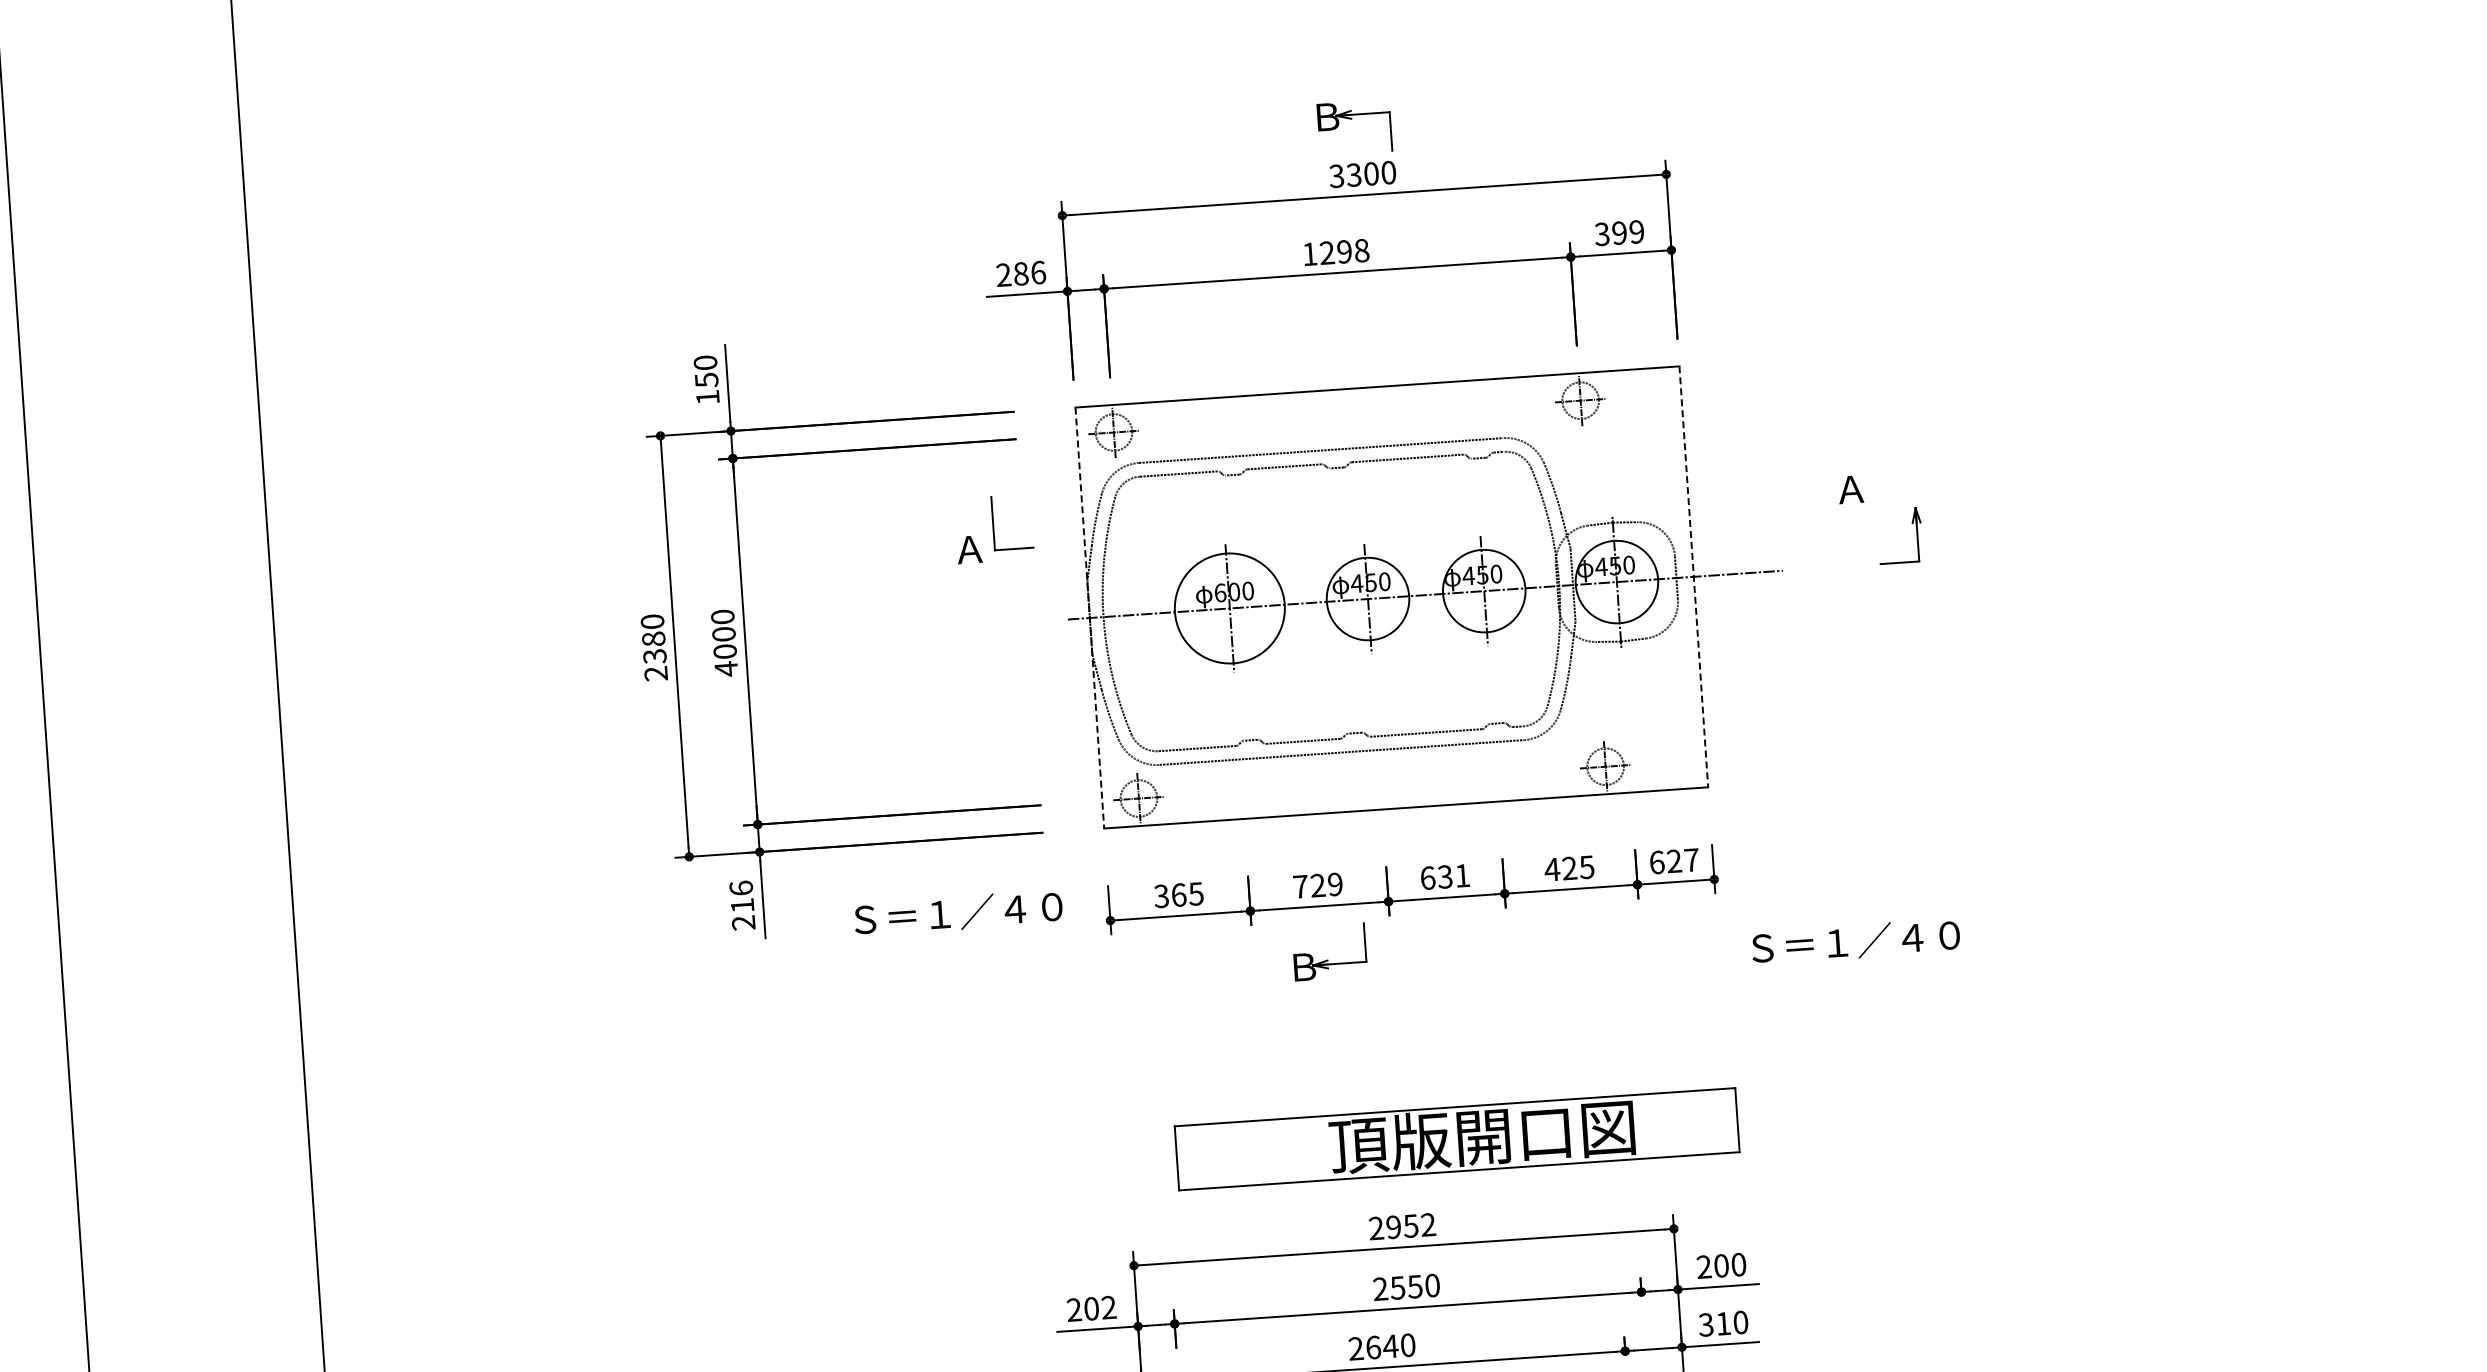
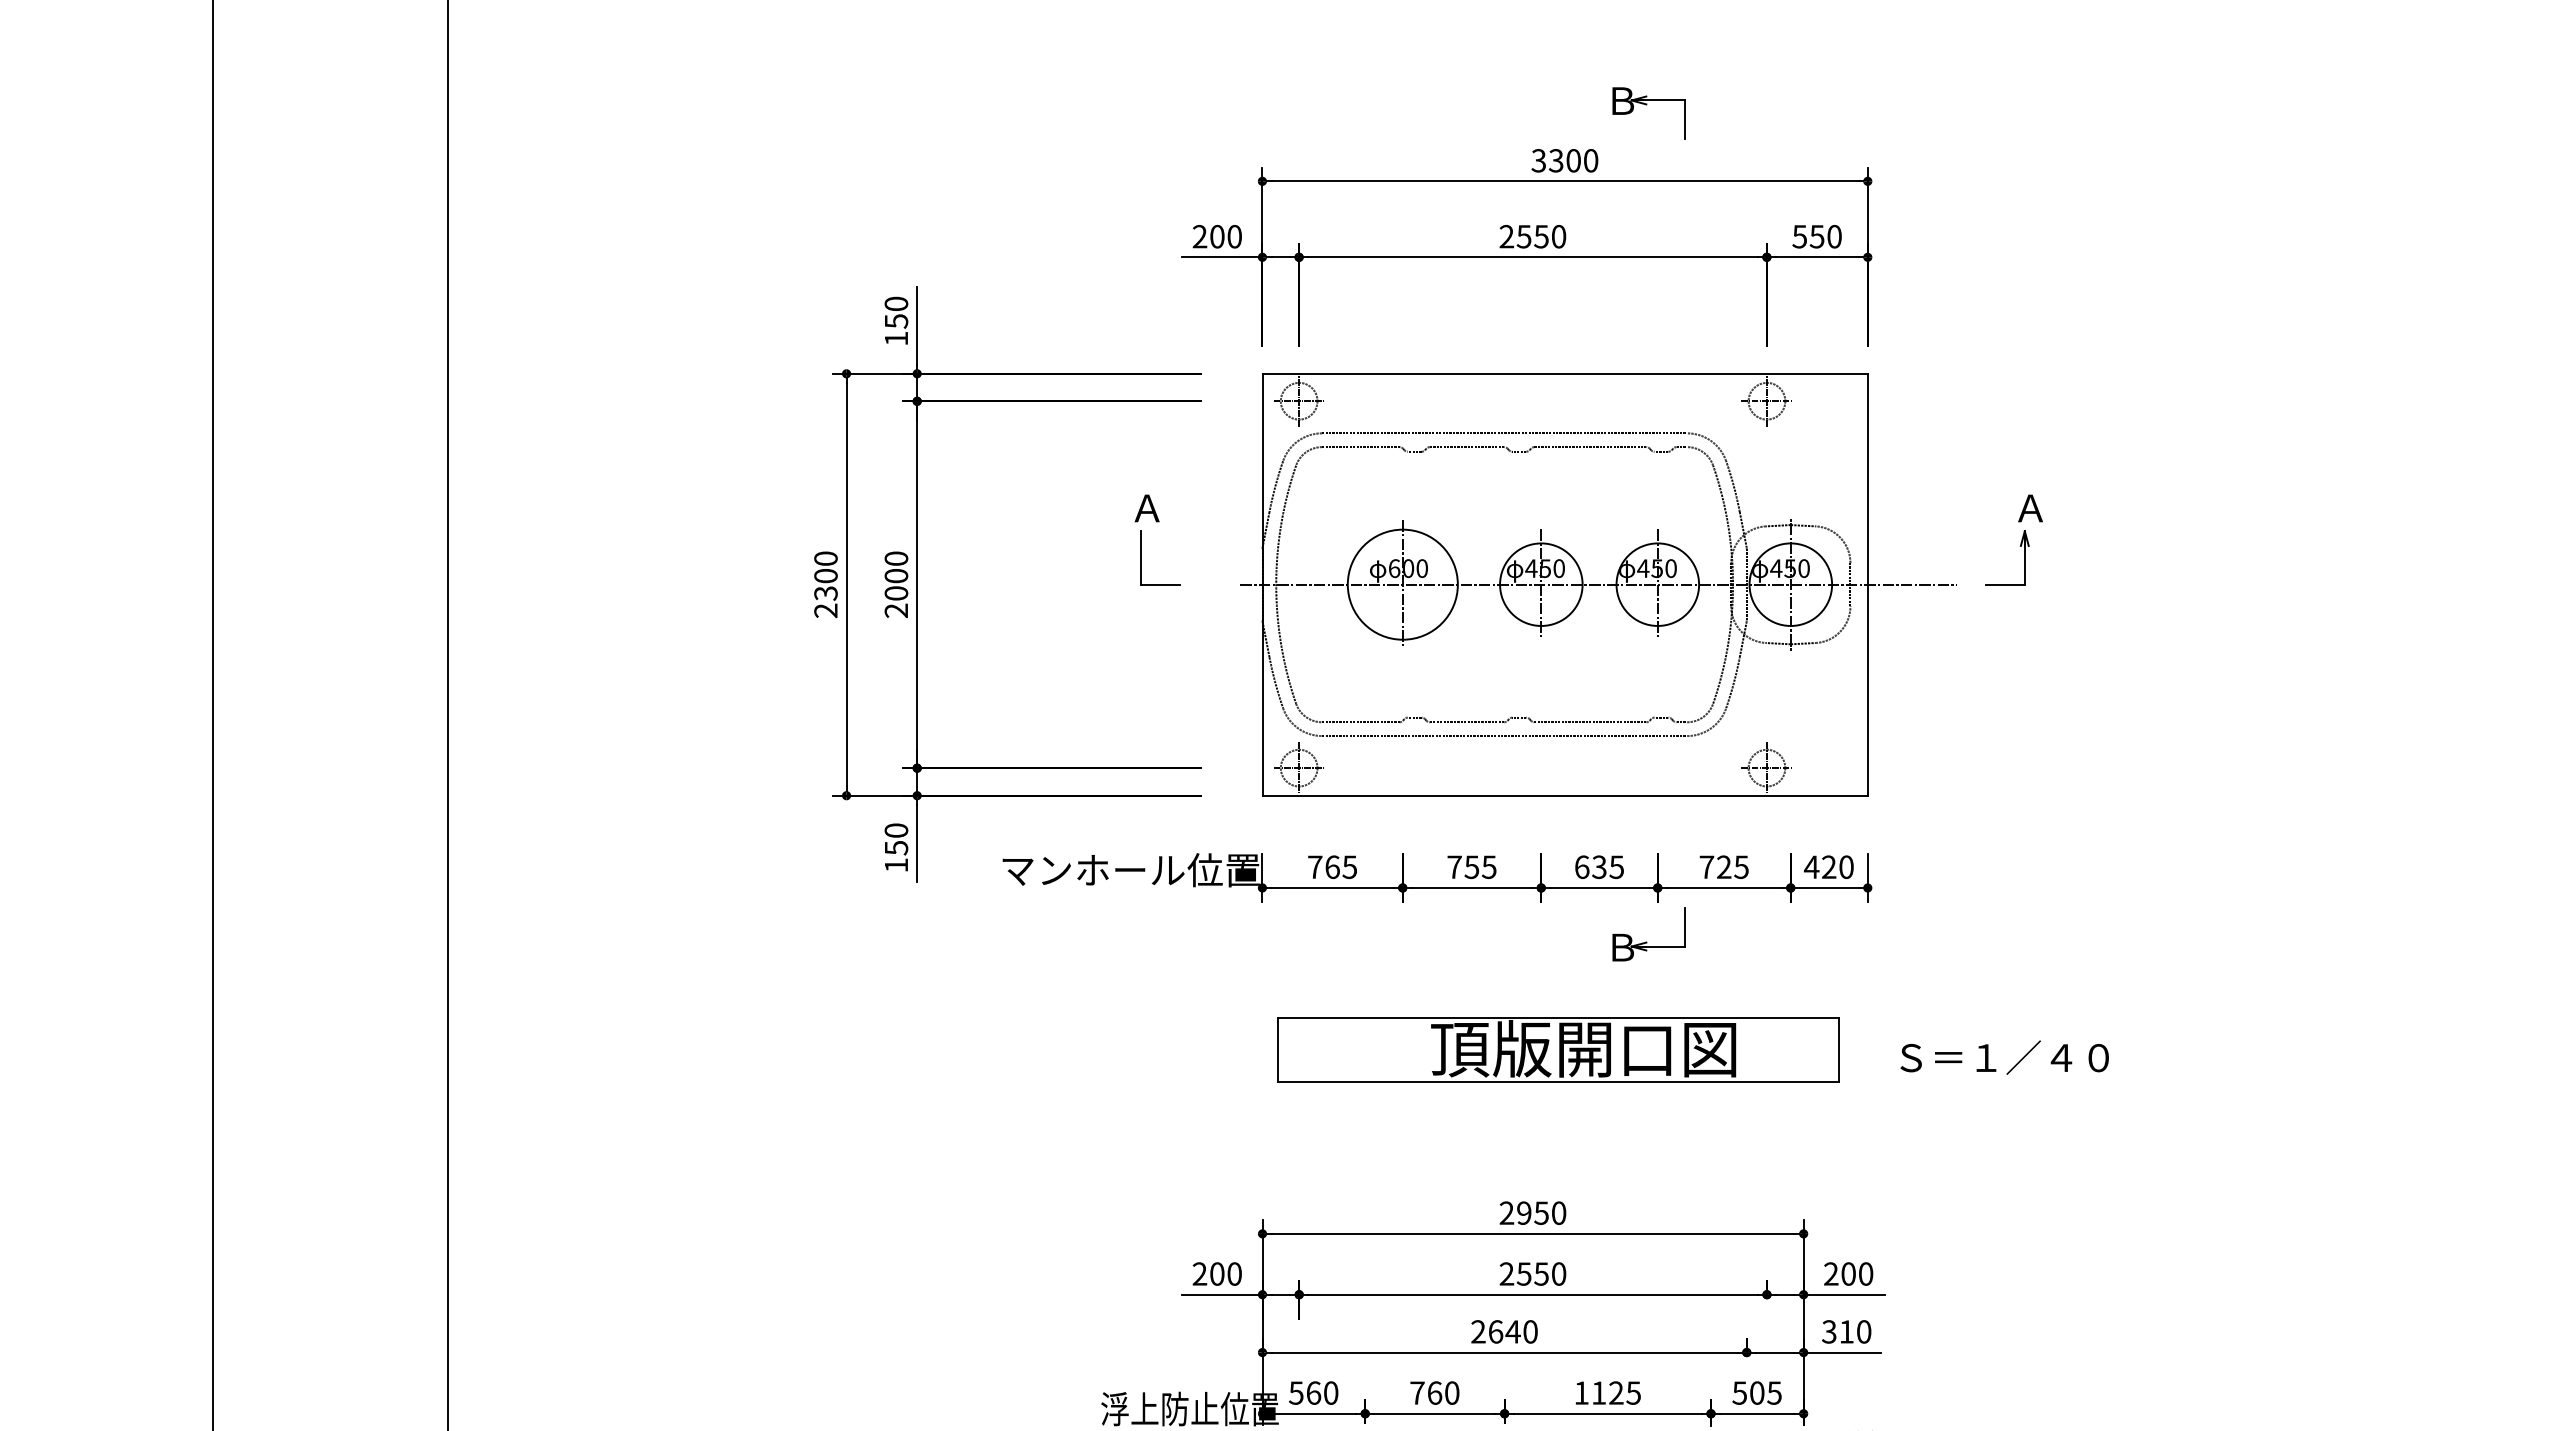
part: (1351, 119) -> (1646, 105), moved
text: (1619, 232) -> (1817, 236), 399 -> 550
text: (1335, 252) -> (1532, 236), 1298 -> 2550
text: (1030, 273) -> (1226, 236), 286 -> 200
part: (993, 523) -> (1141, 557), moved
part: (1911, 523) -> (2019, 546), moved
line: (1693, 576) -> (1867, 584), dashed -> solid
line: (1089, 617) -> (1262, 584), dashed -> solid
text: (653, 638) -> (825, 575), 2380 -> 2300
text: (725, 668) -> (895, 610), 4000 -> 2000
text: (1673, 861) -> (1828, 867), 627 -> 420
text: (1551, 868) -> (1706, 866), 425 -> 725
text: (1462, 876) -> (1616, 867), 631 -> 635
text: (1326, 885) -> (1480, 867), 729 -> 755
text: (1160, 896) -> (1314, 867), 365 -> 765
text: (742, 905) -> (896, 847), 216 -> 150
text: (977, 911) -> (1130, 869), Ｓ＝１／４０ -> マンホール位置
text: (1855, 941) -> (2004, 1057), moved
part: (1327, 959) -> (1646, 941), moved
part: (1457, 1139) -> (1558, 1049), moved
text: (1427, 1224) -> (1558, 1212), 2952 -> 2950
text: (1108, 1307) -> (1234, 1273), 202 -> 200

